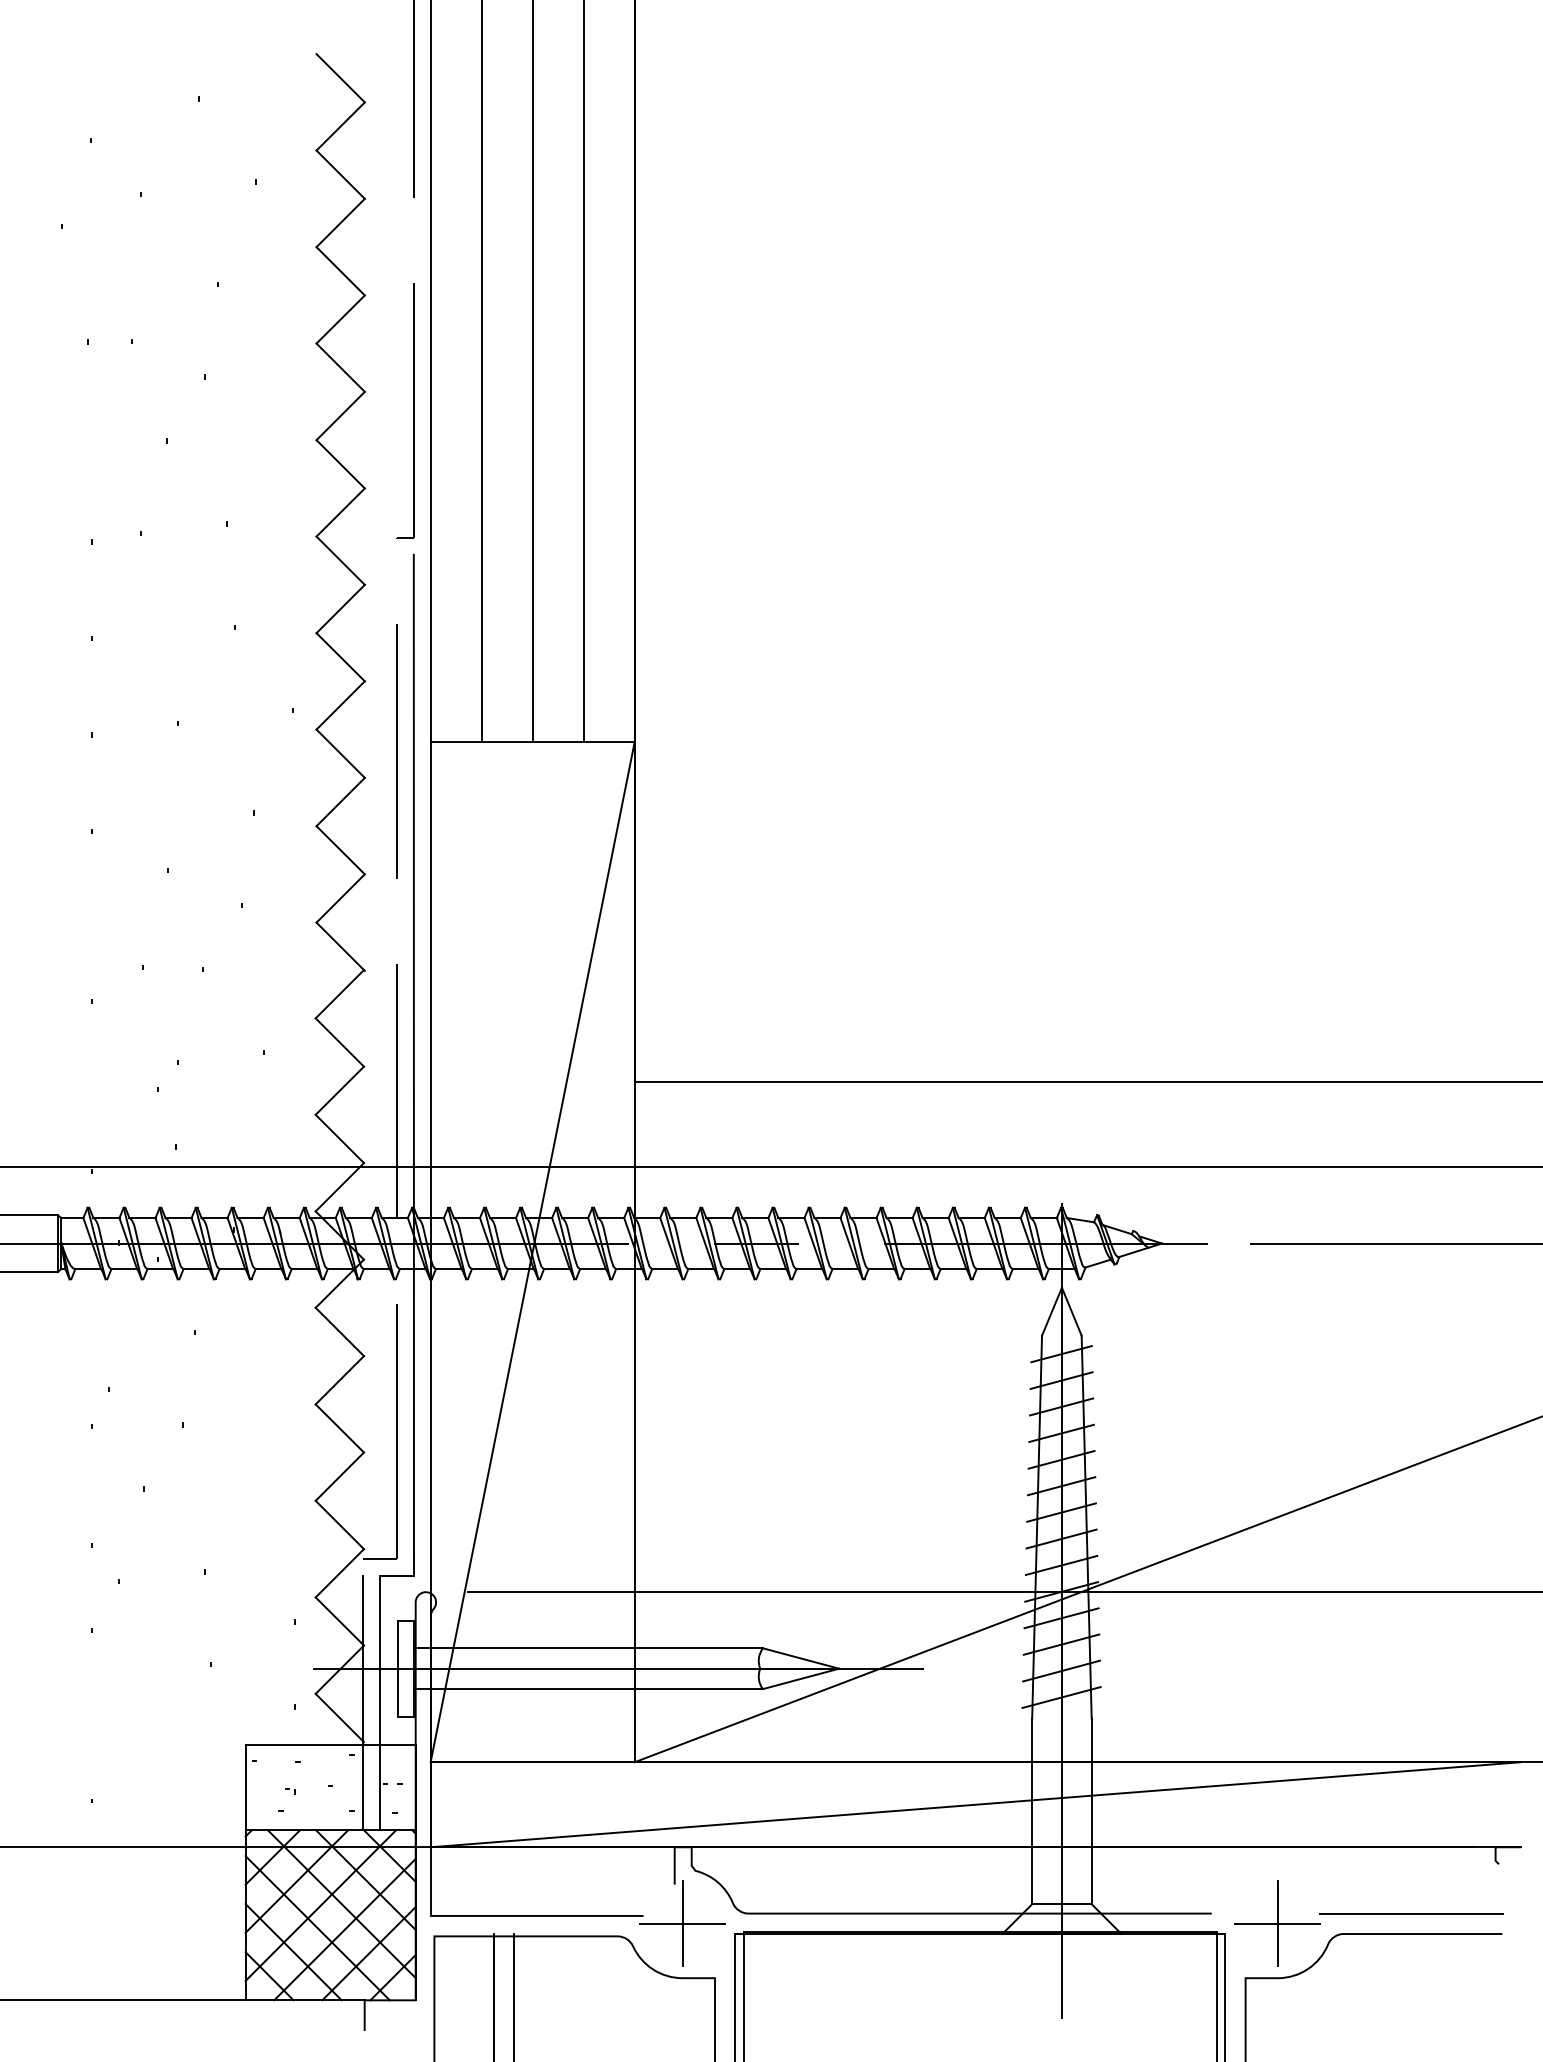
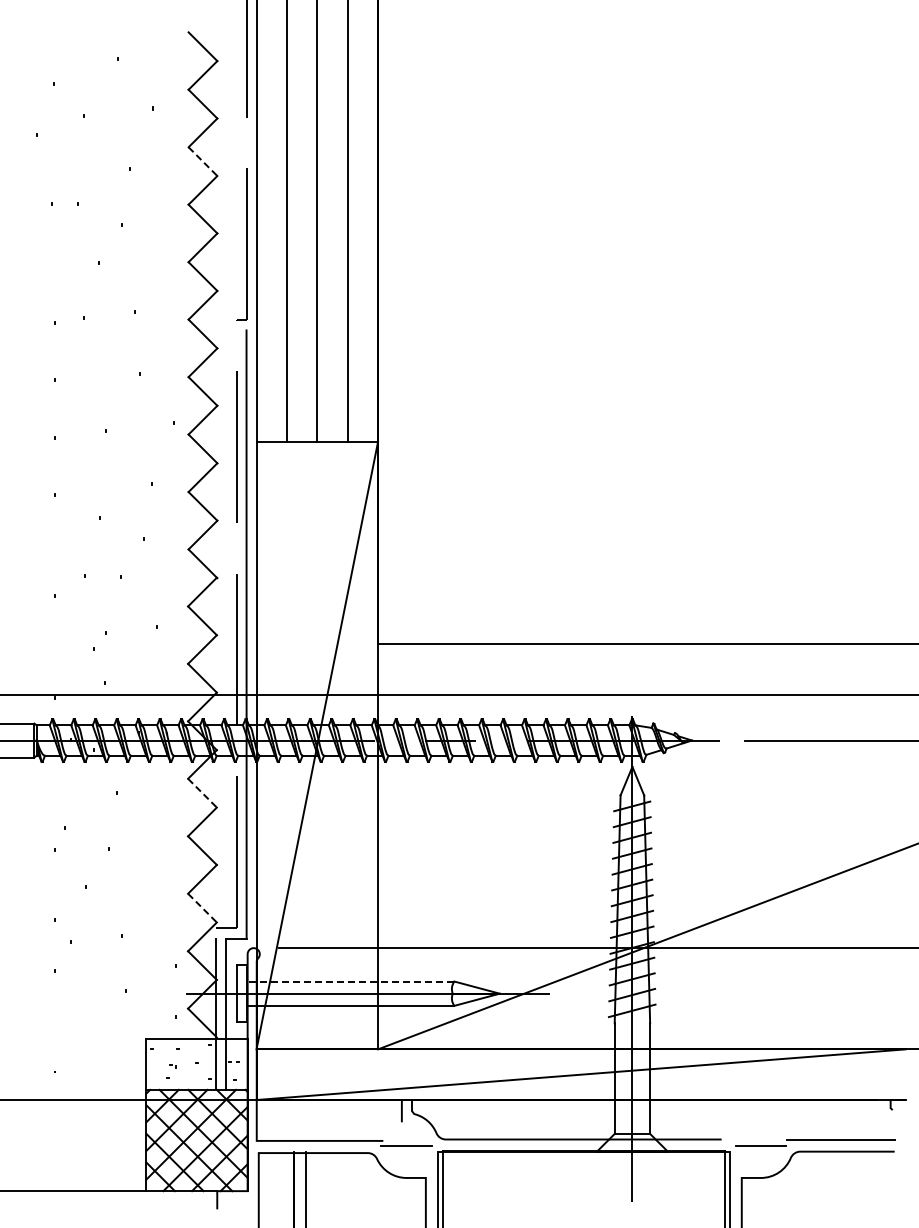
line: (341, 272) -> (203, 162), solid -> dashed
line: (339, 1332) -> (202, 793), solid -> dashed
line: (339, 1525) -> (202, 908), solid -> dashed
line: (588, 1648) -> (350, 981), solid -> dashed
line: (682, 1923) -> (406, 1145), removed
line: (1278, 1923) -> (761, 1145), removed

